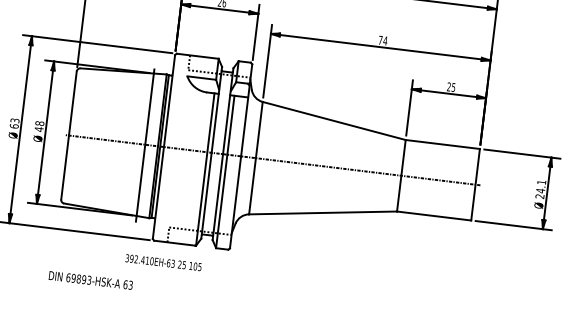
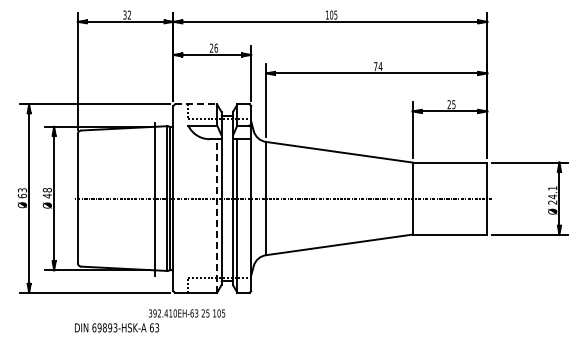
line: (198, 56) -> (196, 104), solid -> dashed
line: (205, 169) -> (217, 215), solid -> dashed
text: (91, 280) -> (117, 327), moved

